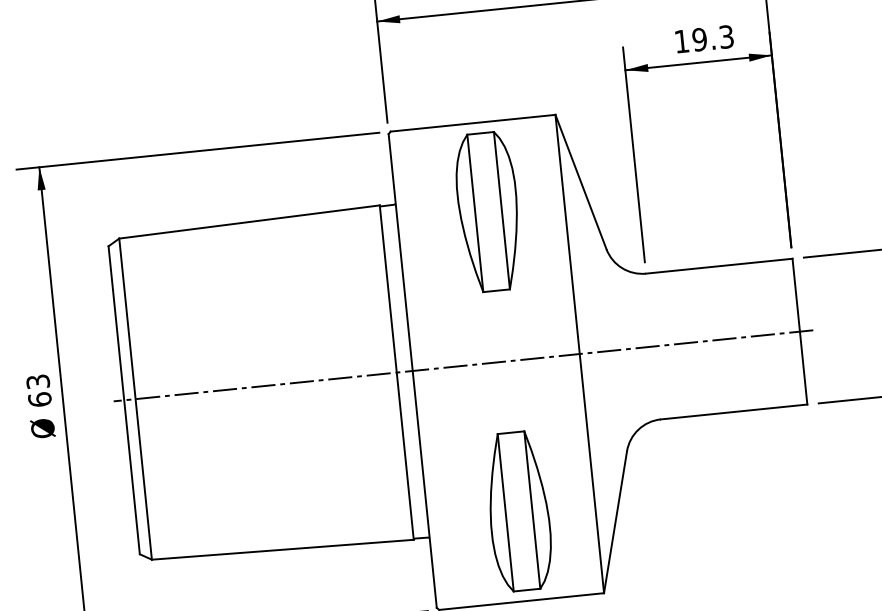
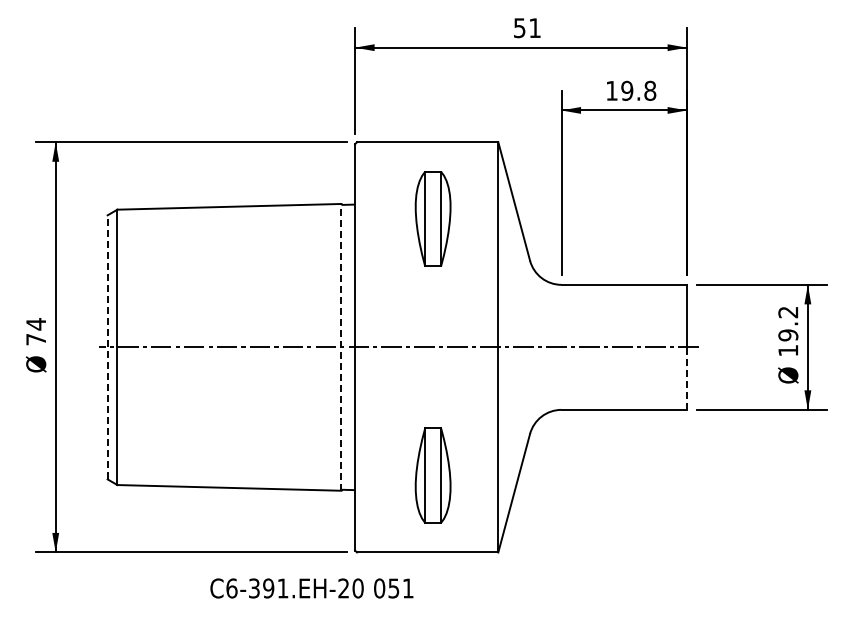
text: (726, 36) -> (650, 90), 19.3 -> 19.8
part: (487, 211) -> (432, 218), size x0.7
line: (804, 367) -> (687, 378), solid -> dashed
line: (396, 371) -> (341, 346), solid -> dashed
text: (39, 390) -> (36, 331), 63 -> 74
line: (123, 399) -> (107, 346), solid -> dashed
part: (518, 511) -> (432, 475), size x0.7

